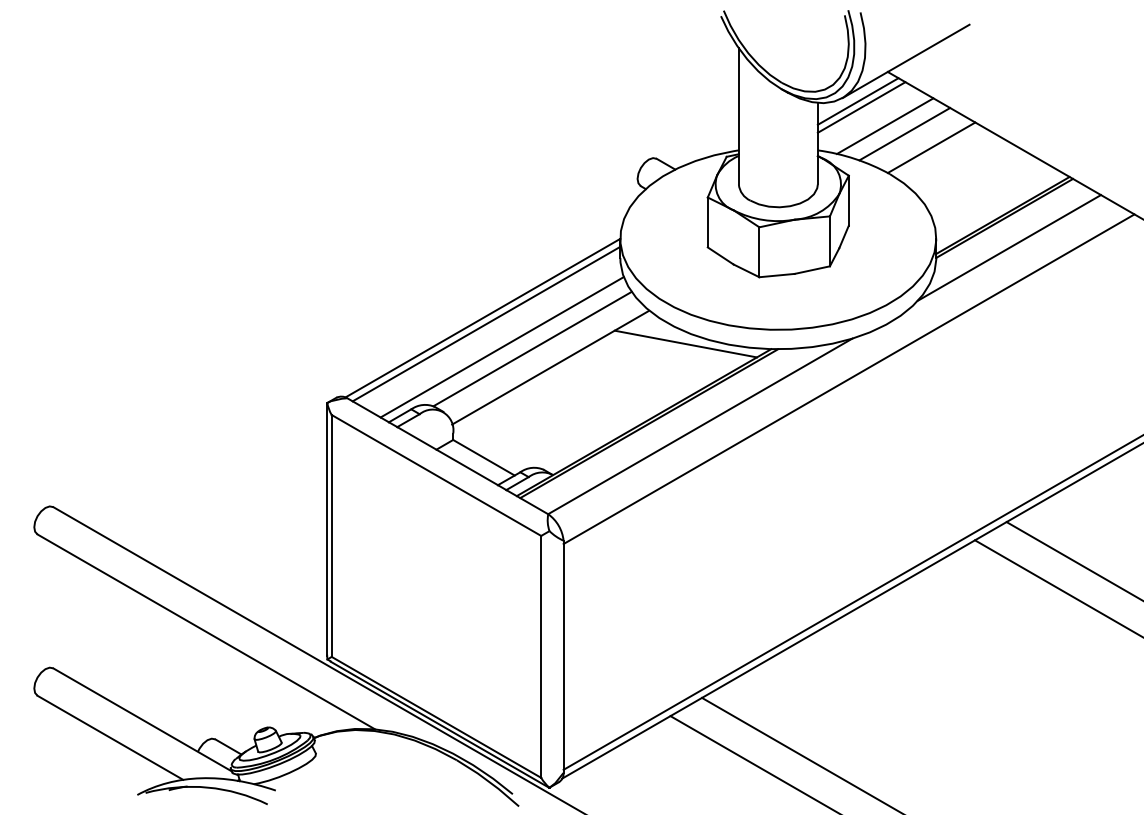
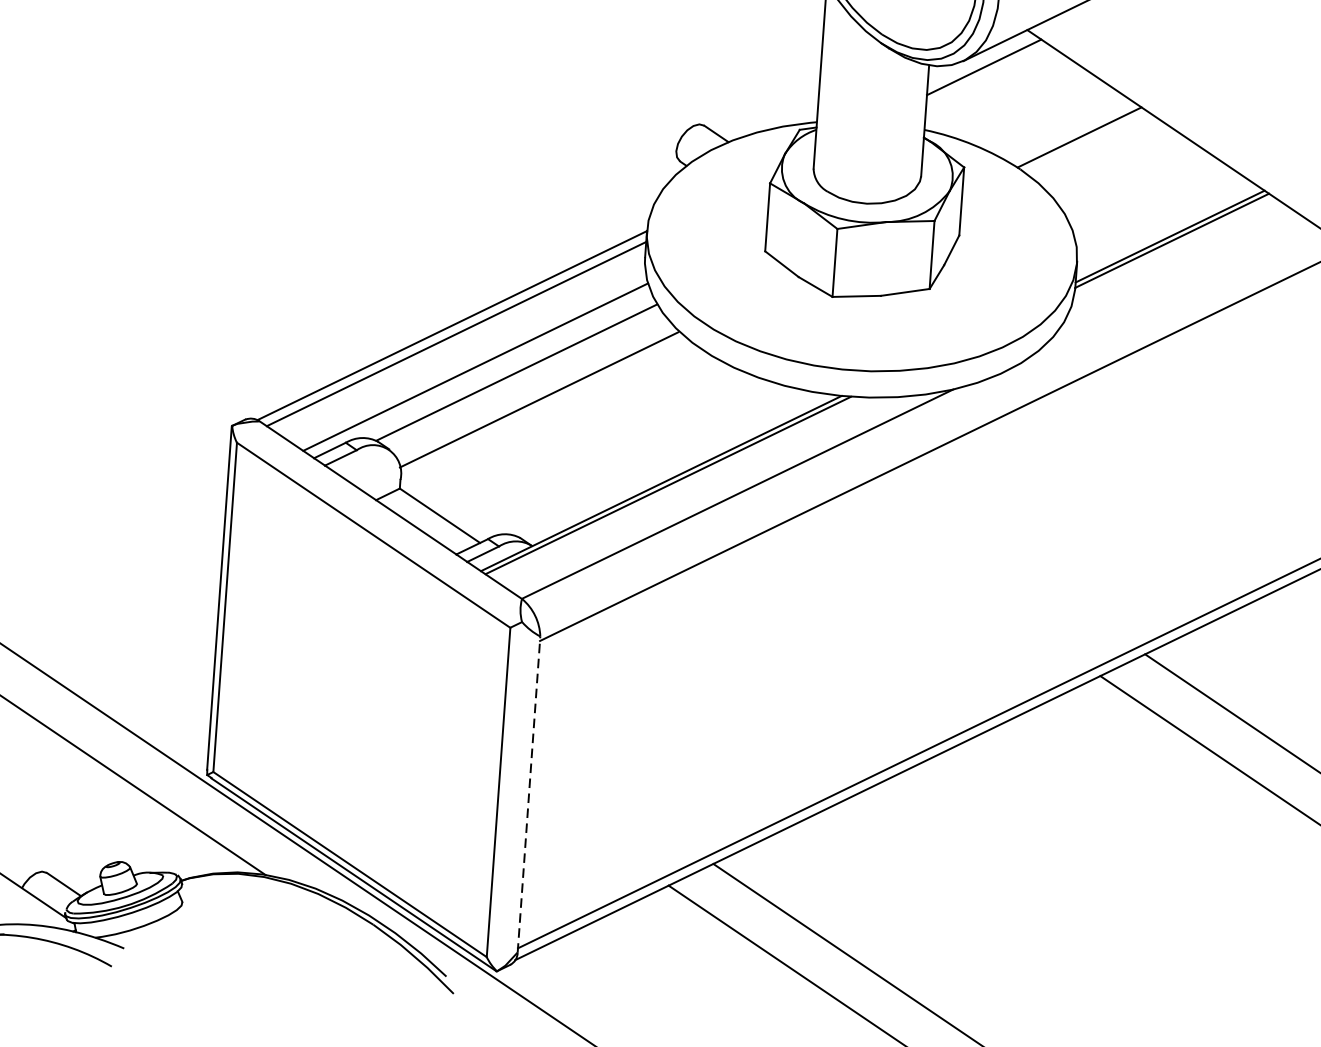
line: (861, 107) -> (988, 75), removed
line: (884, 125) -> (1017, 102), removed
line: (904, 134) -> (1043, 116), removed
line: (1009, 247) -> (1175, 280), removed
line: (685, 343) -> (725, 379), removed
line: (563, 656) -> (528, 794), solid -> dashed

